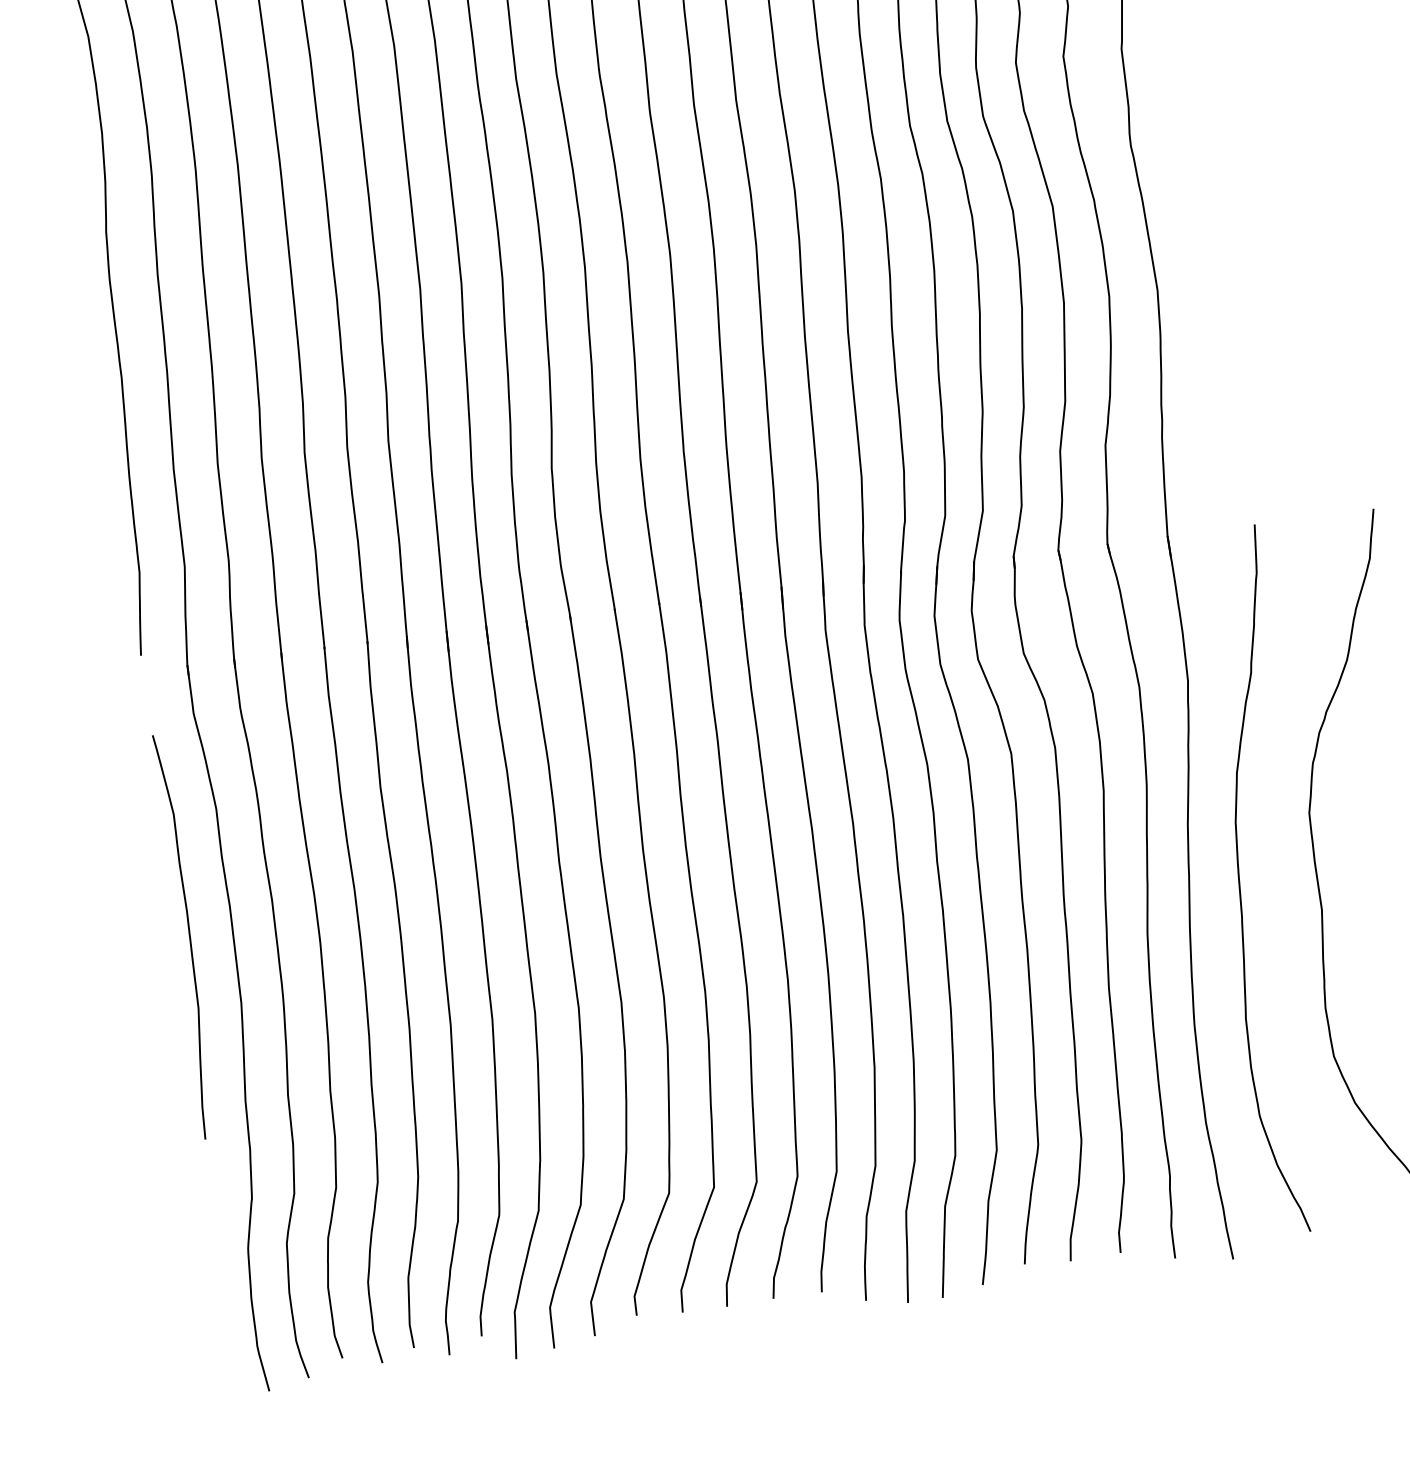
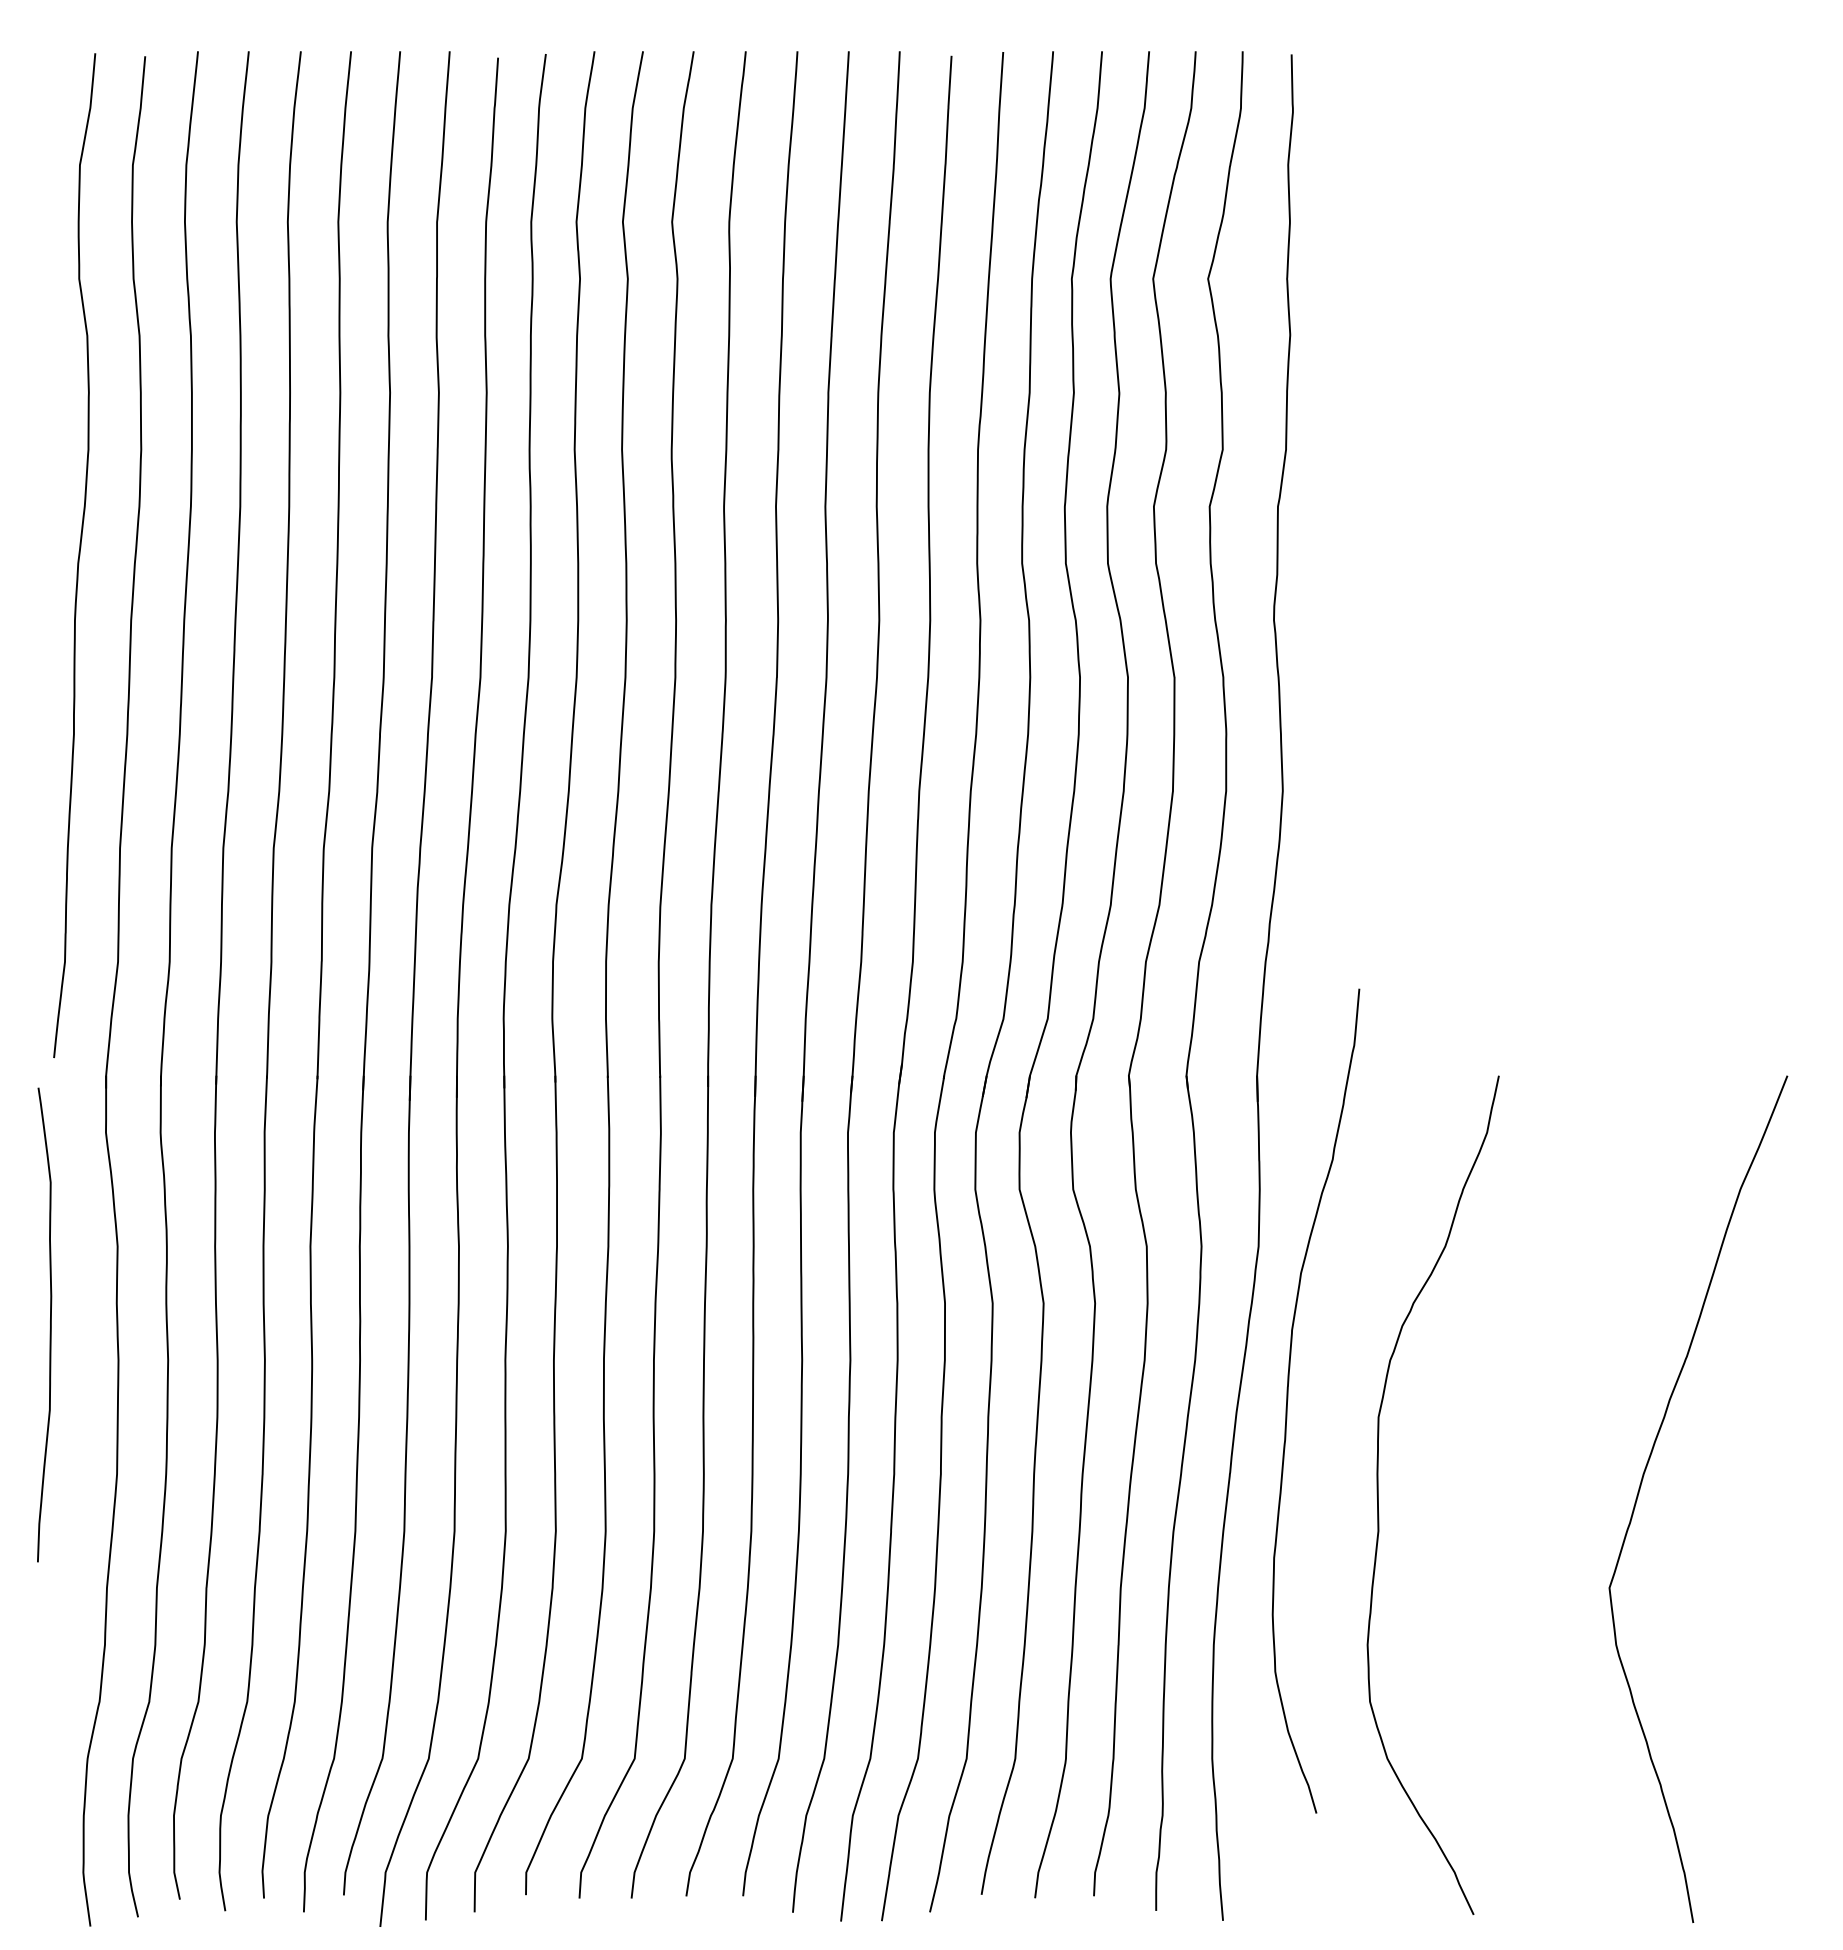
part: (1240, 883) -> (1288, 1400), moved
curve: (189, 935) -> (50, 1324), moved

